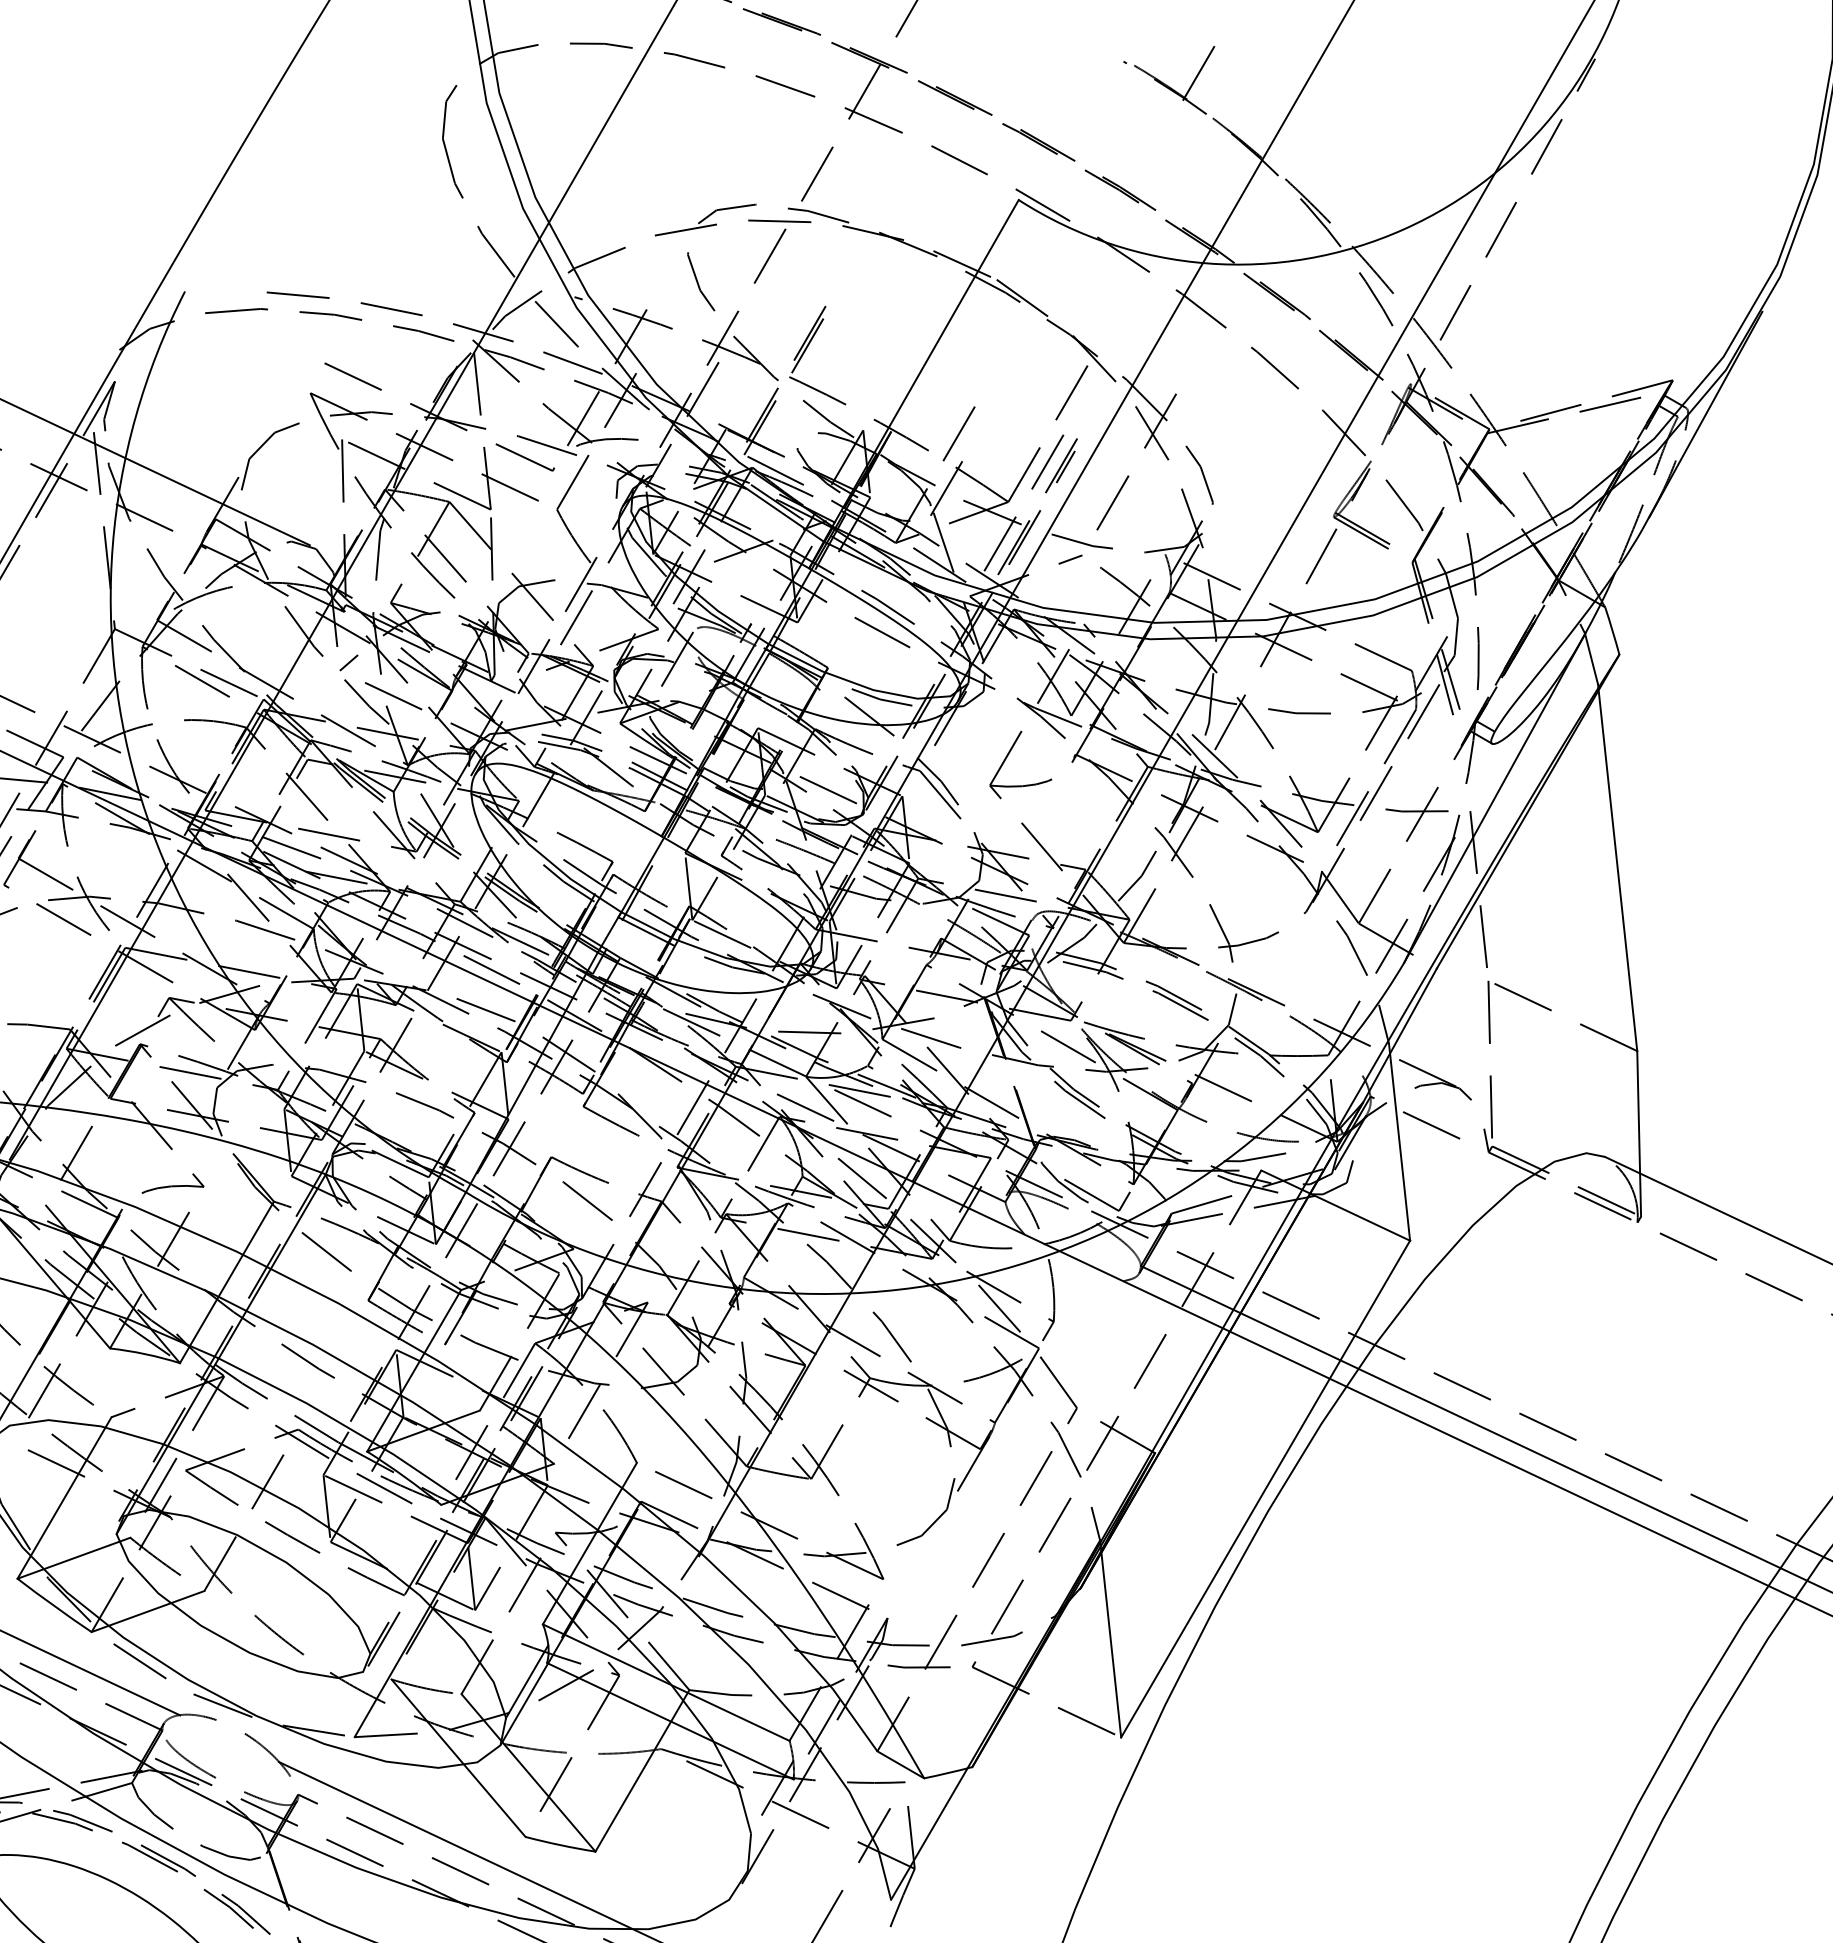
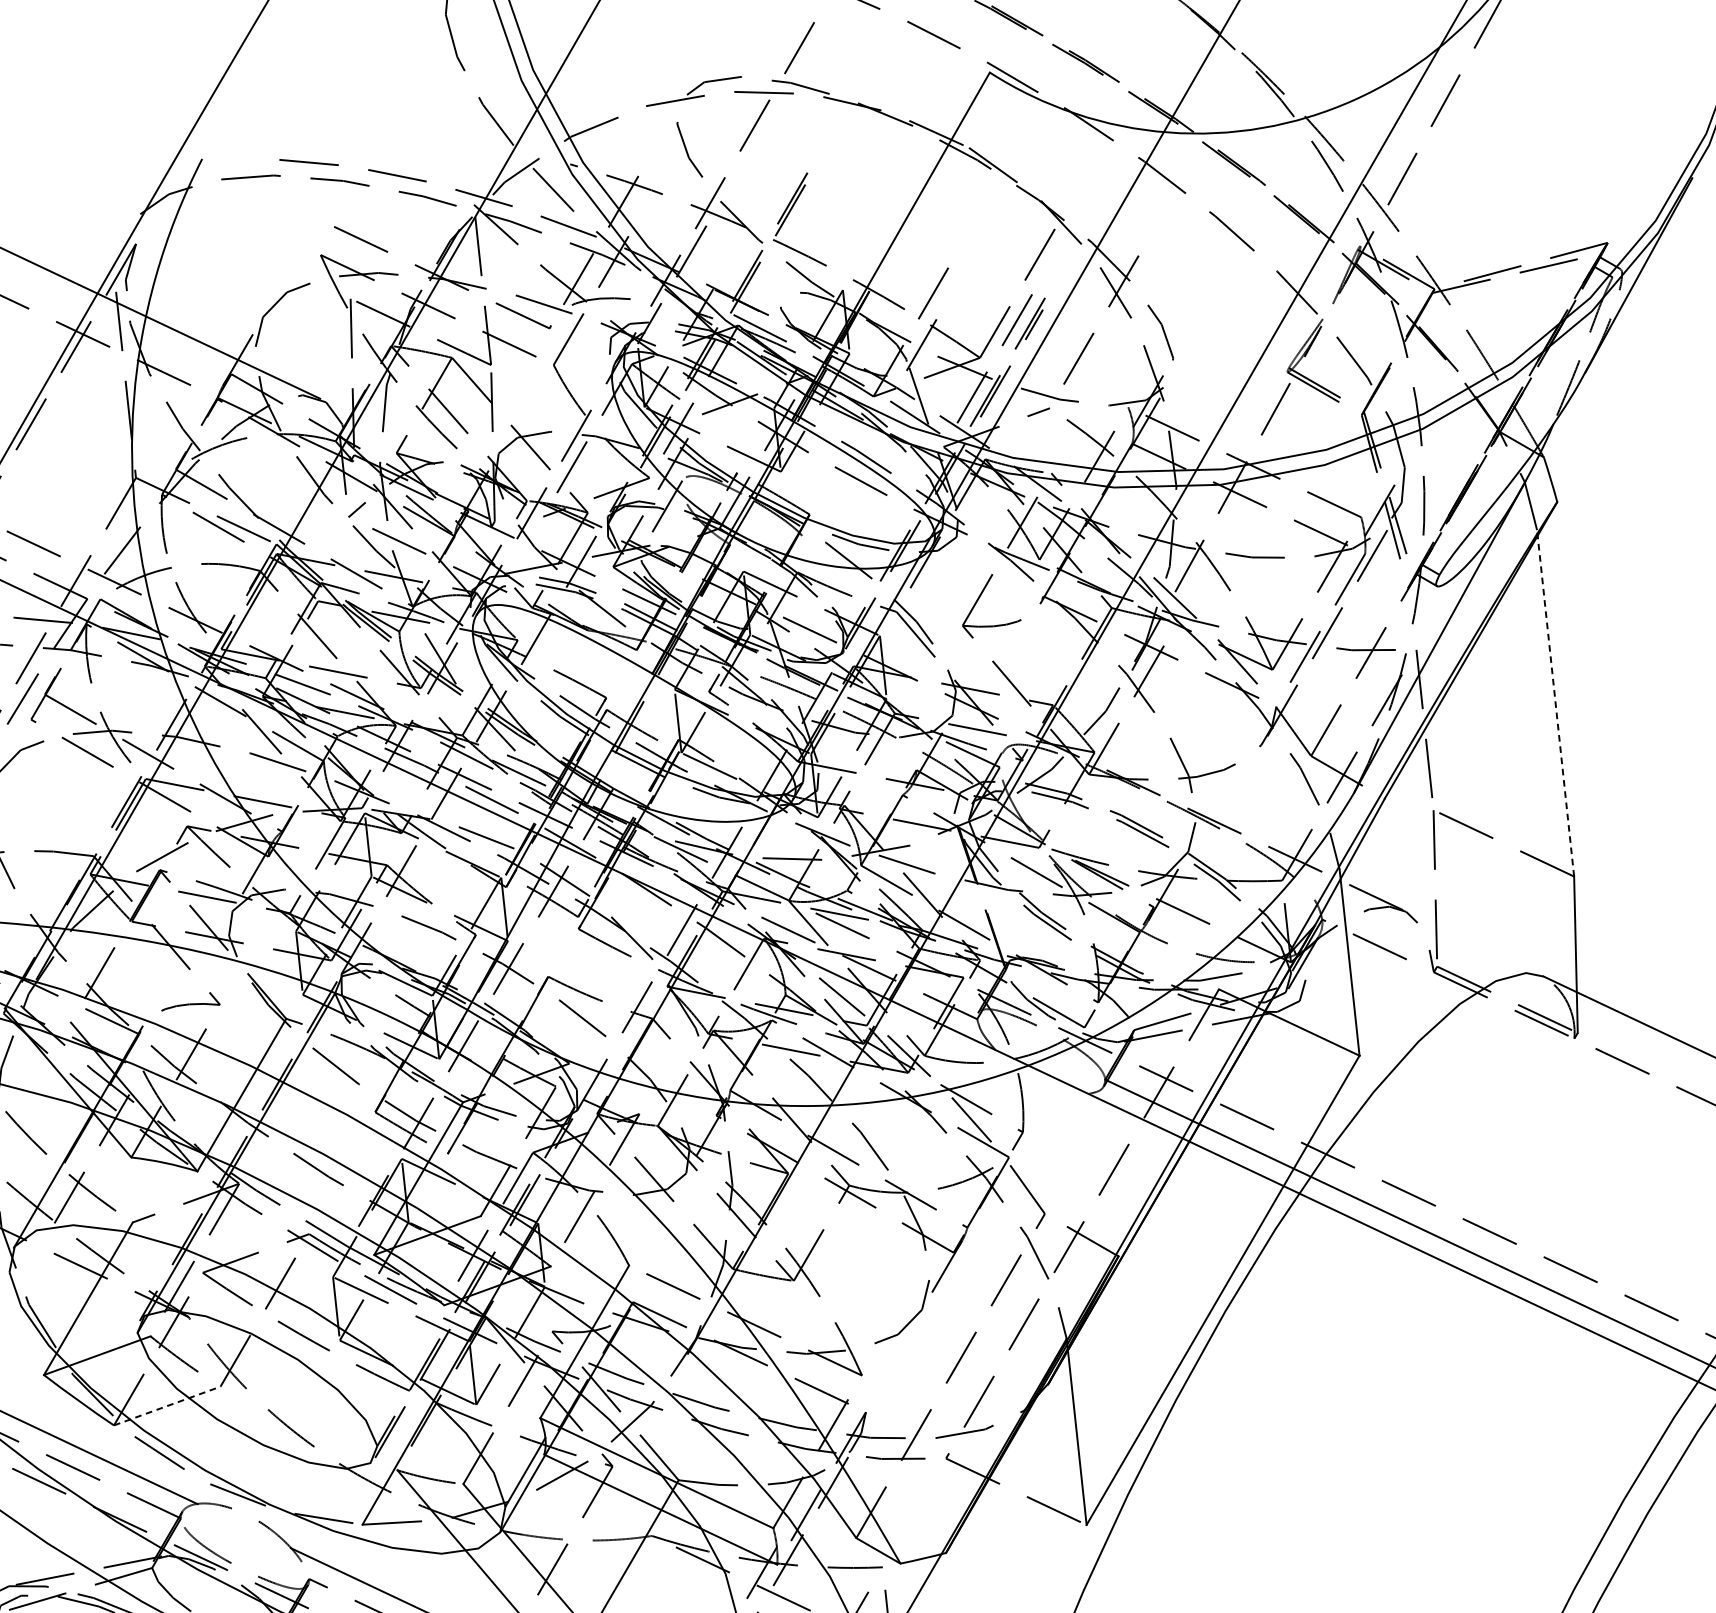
line: (1617, 867) -> (1555, 703), solid -> dashed
line: (148, 1611) -> (167, 1405), solid -> dashed

